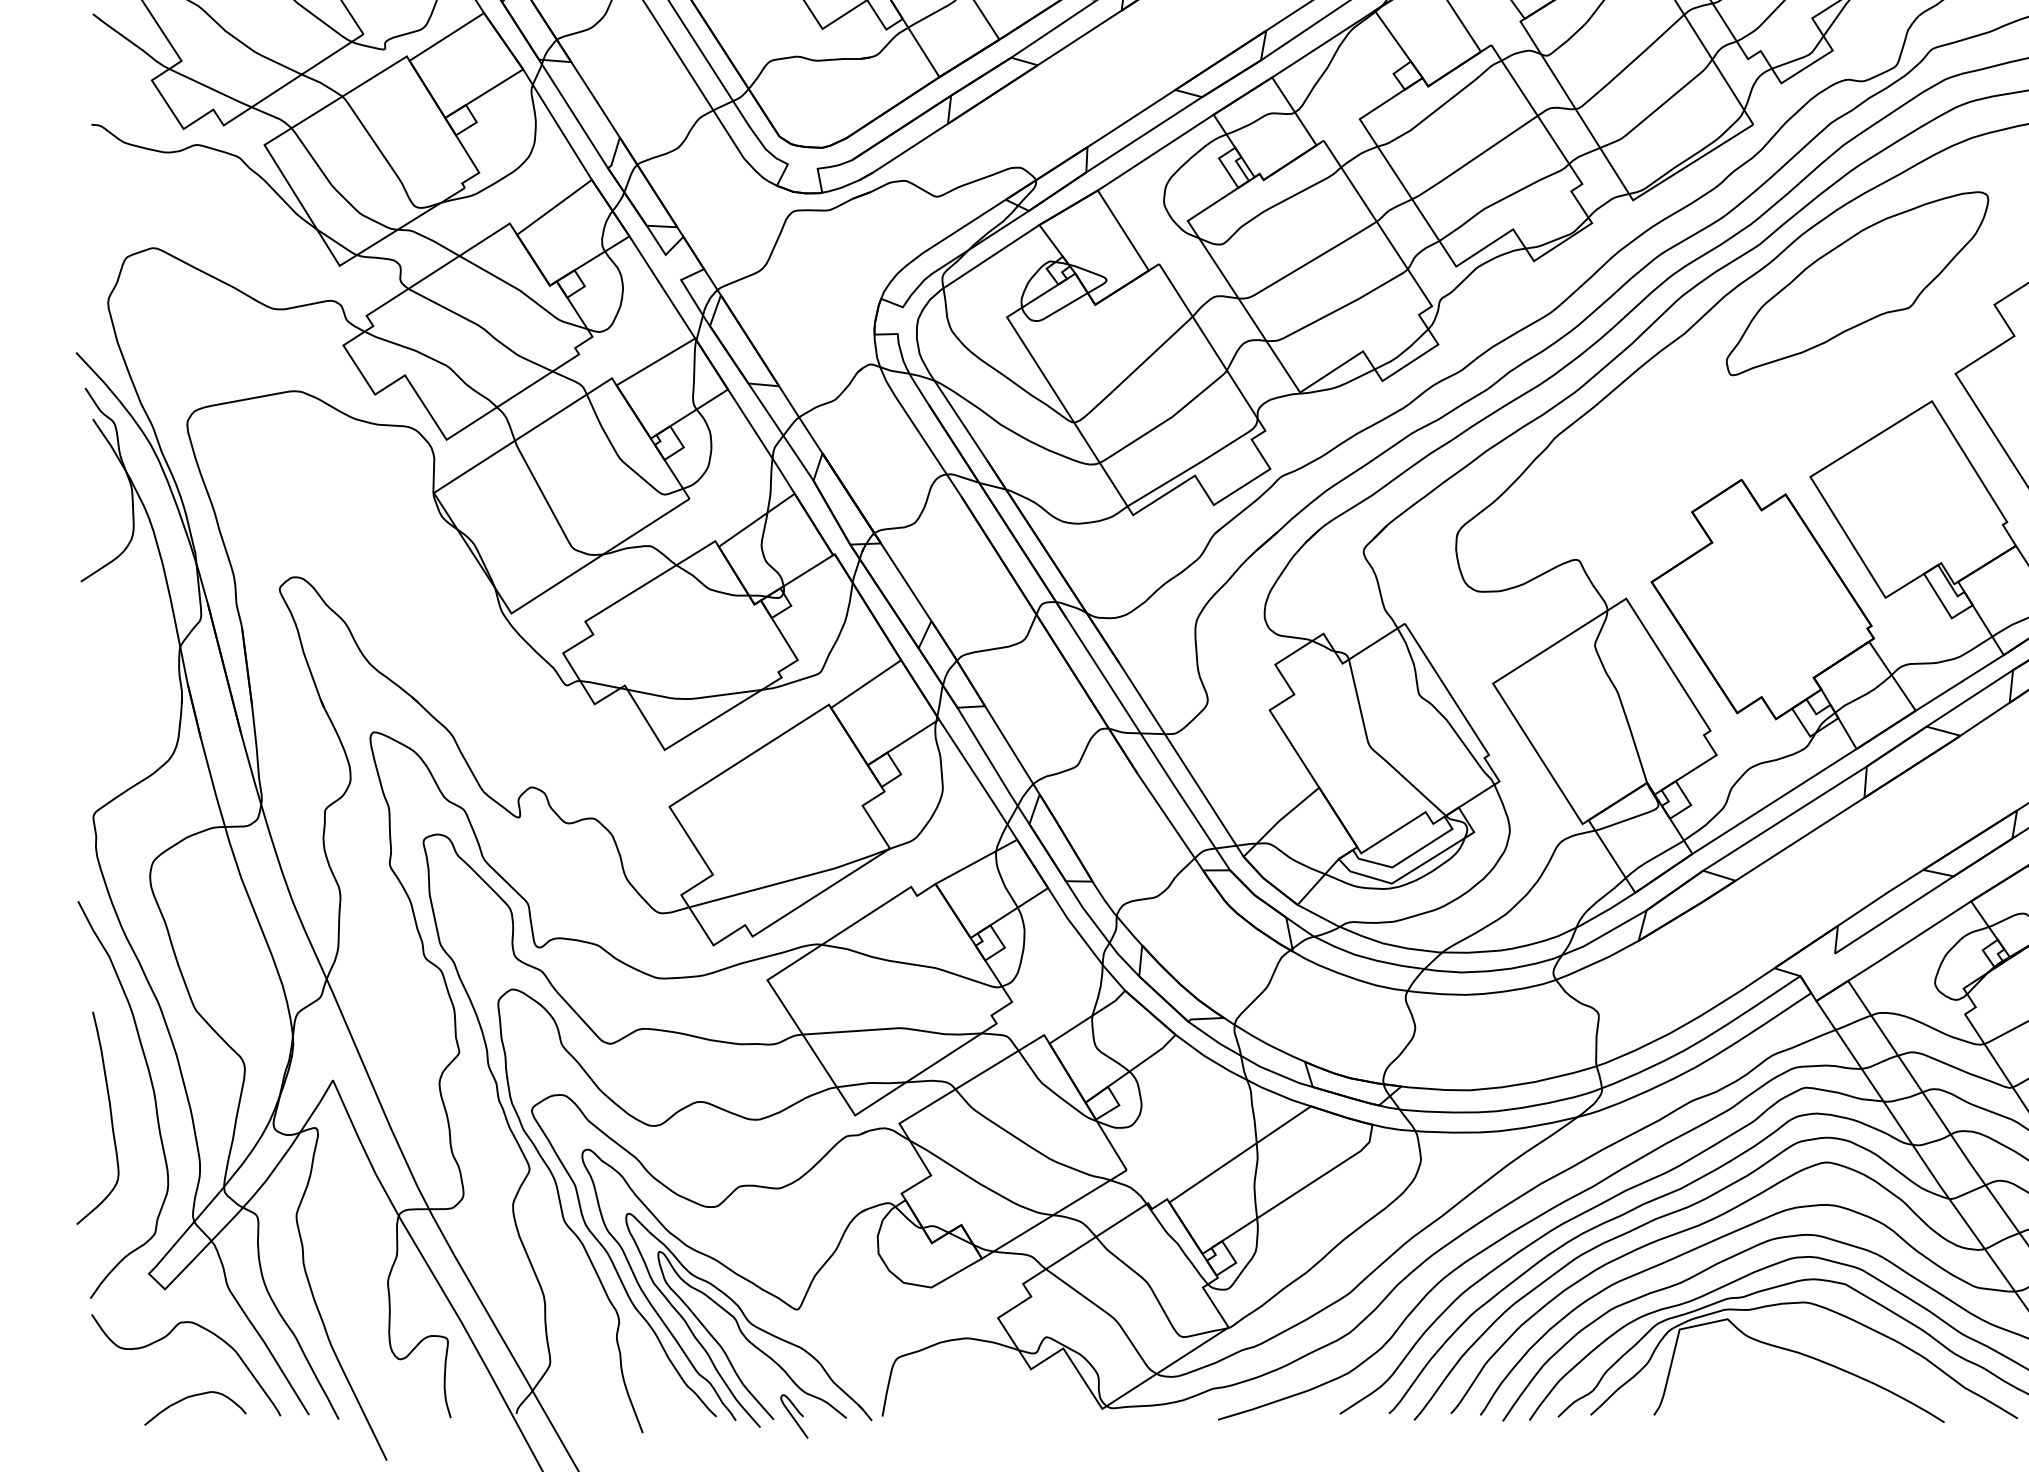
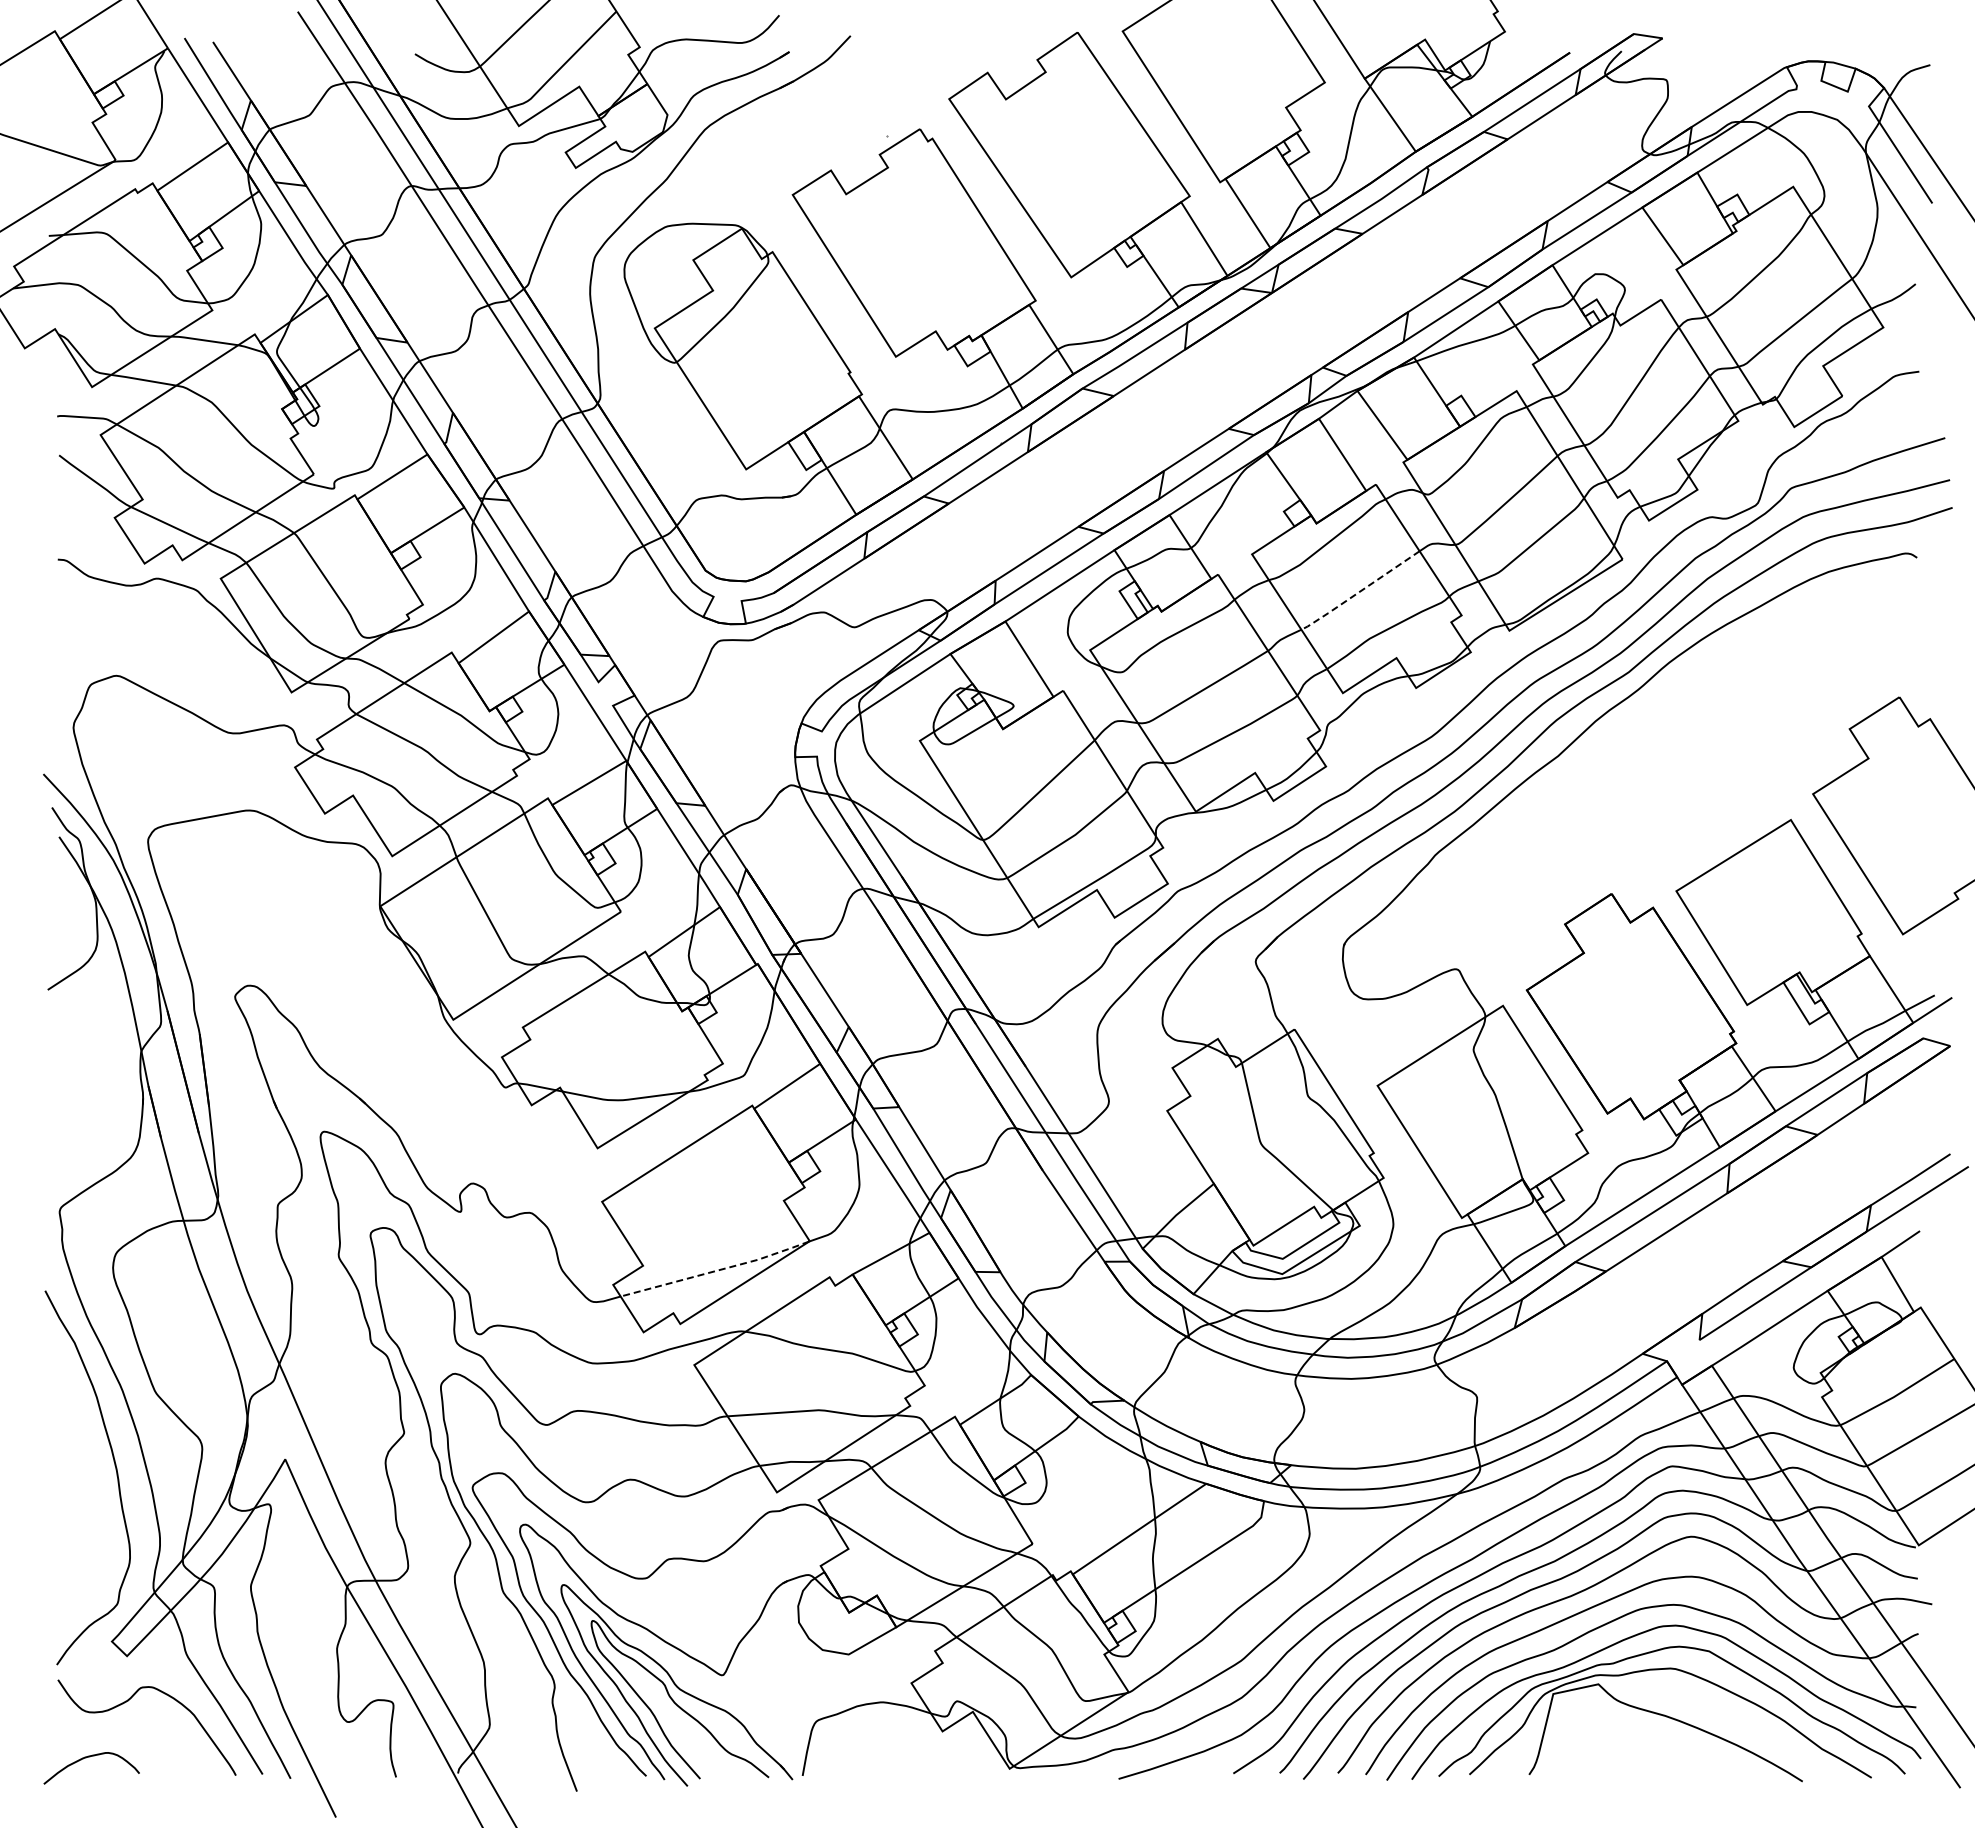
line: (1473, 158) -> (1359, 591), solid -> dashed
part: (1857, 283) -> (1720, 709), removed
line: (790, 879) -> (716, 1270), solid -> dashed
curve: (110, 1117) -> (75, 1494), removed
curve: (194, 1396) -> (90, 1757), moved
curve: (793, 1416) -> (718, 1775), removed

